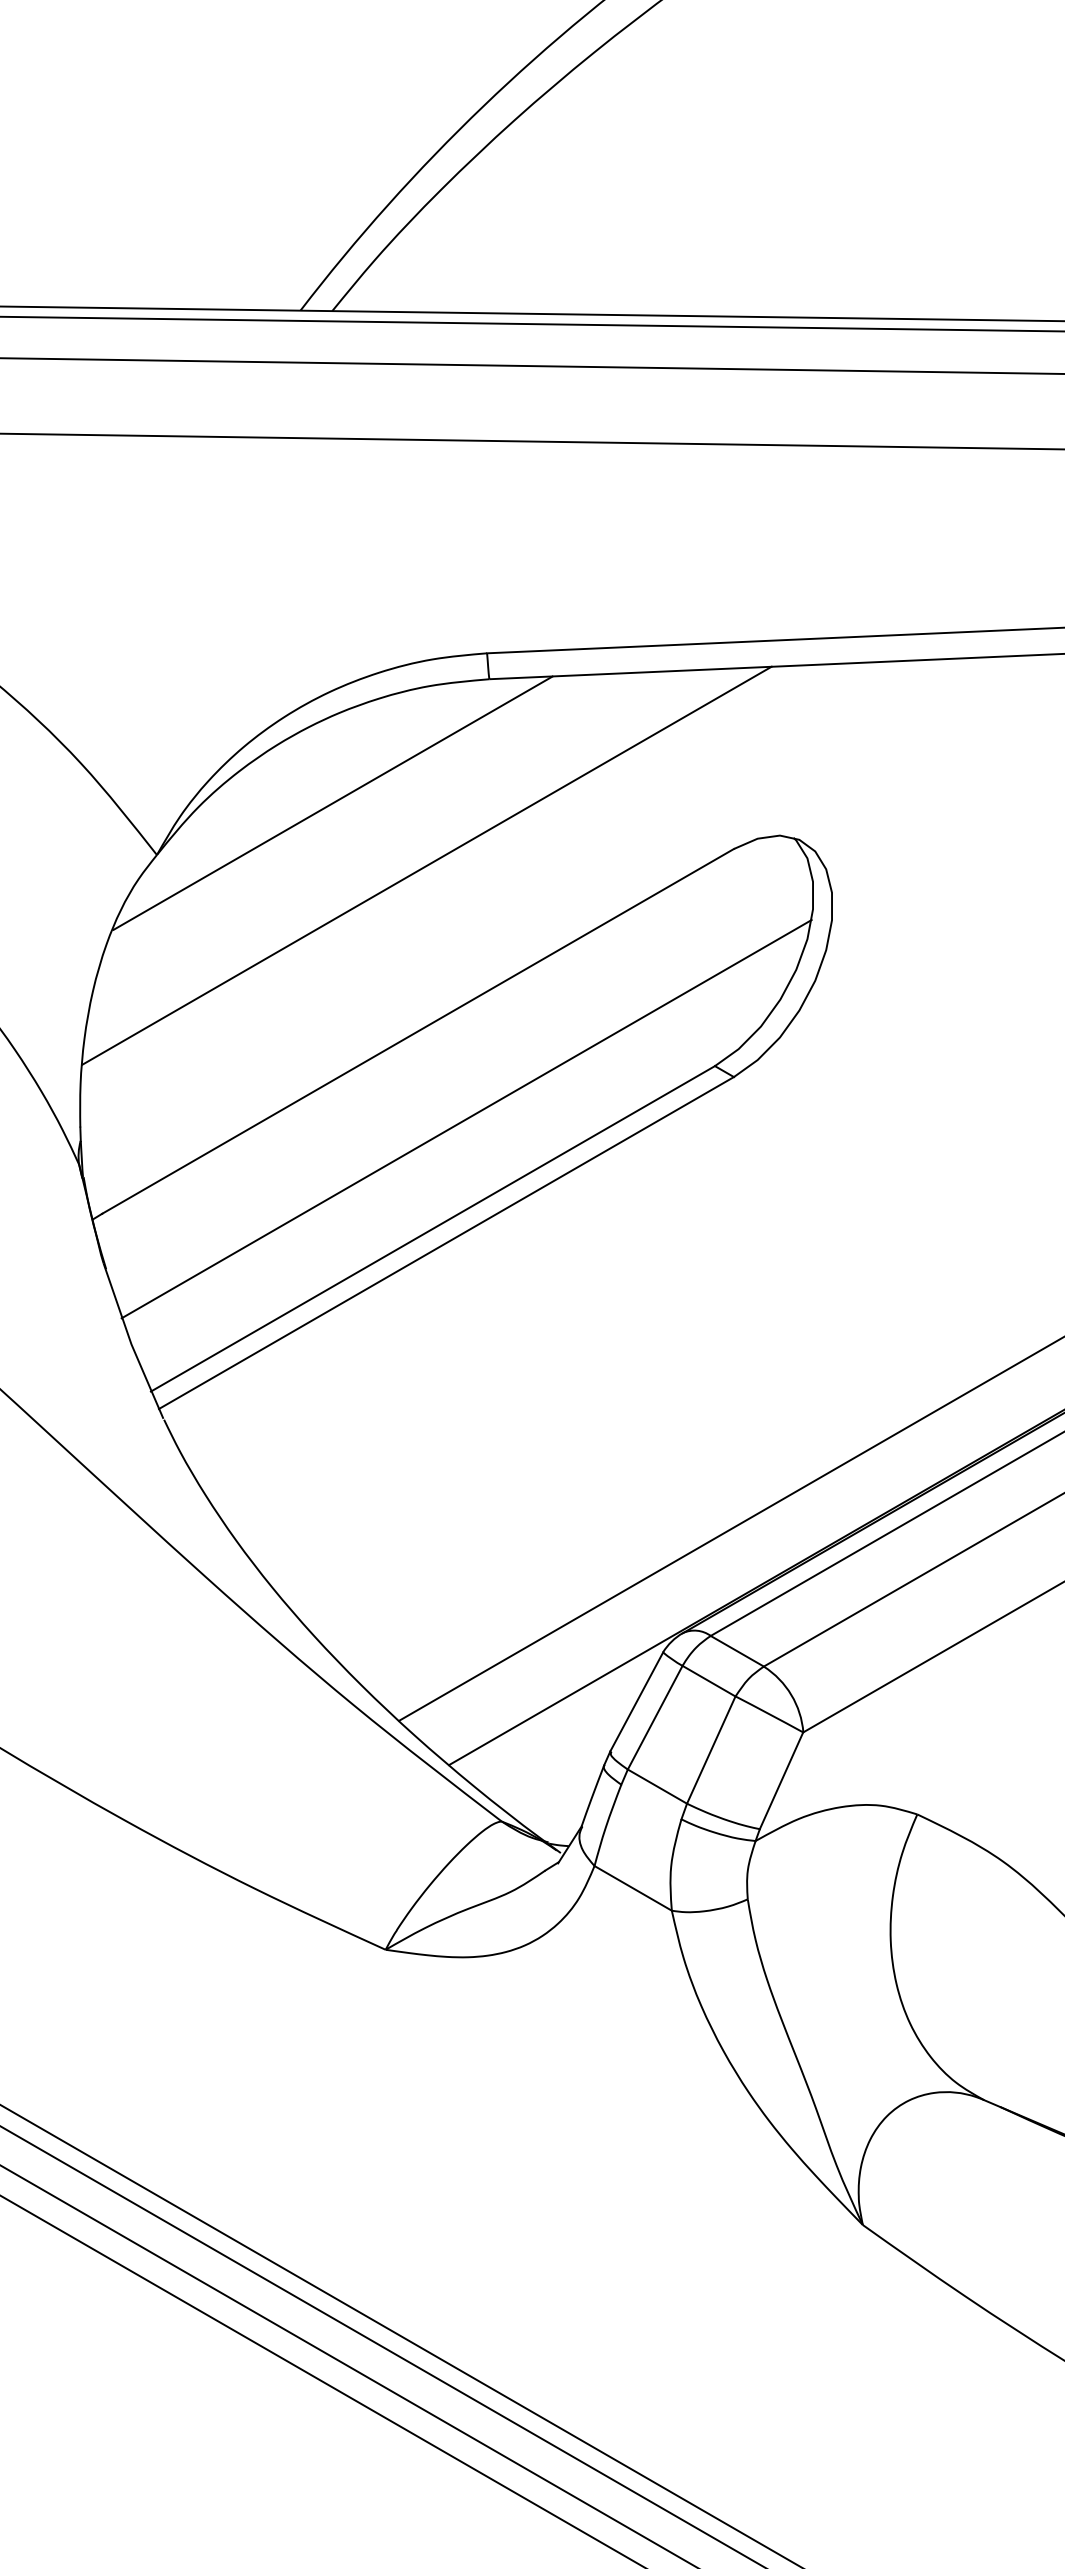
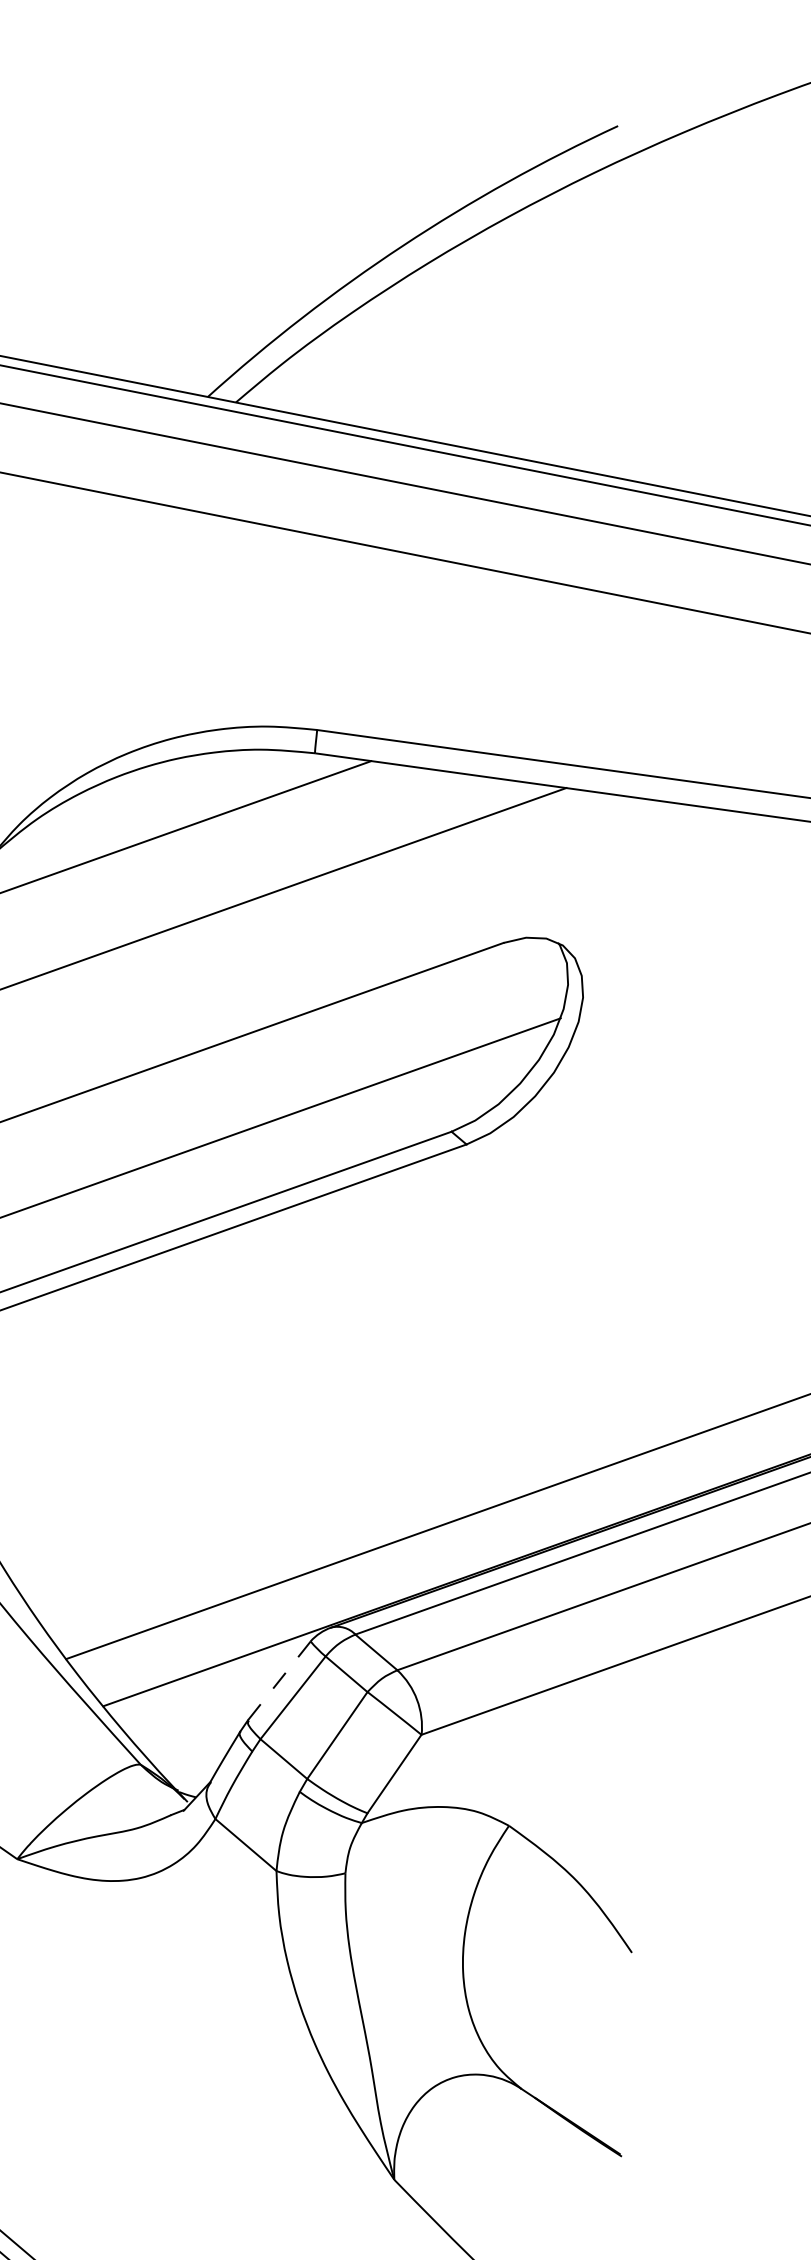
line: (636, 1701) -> (279, 1680), solid -> dashed

